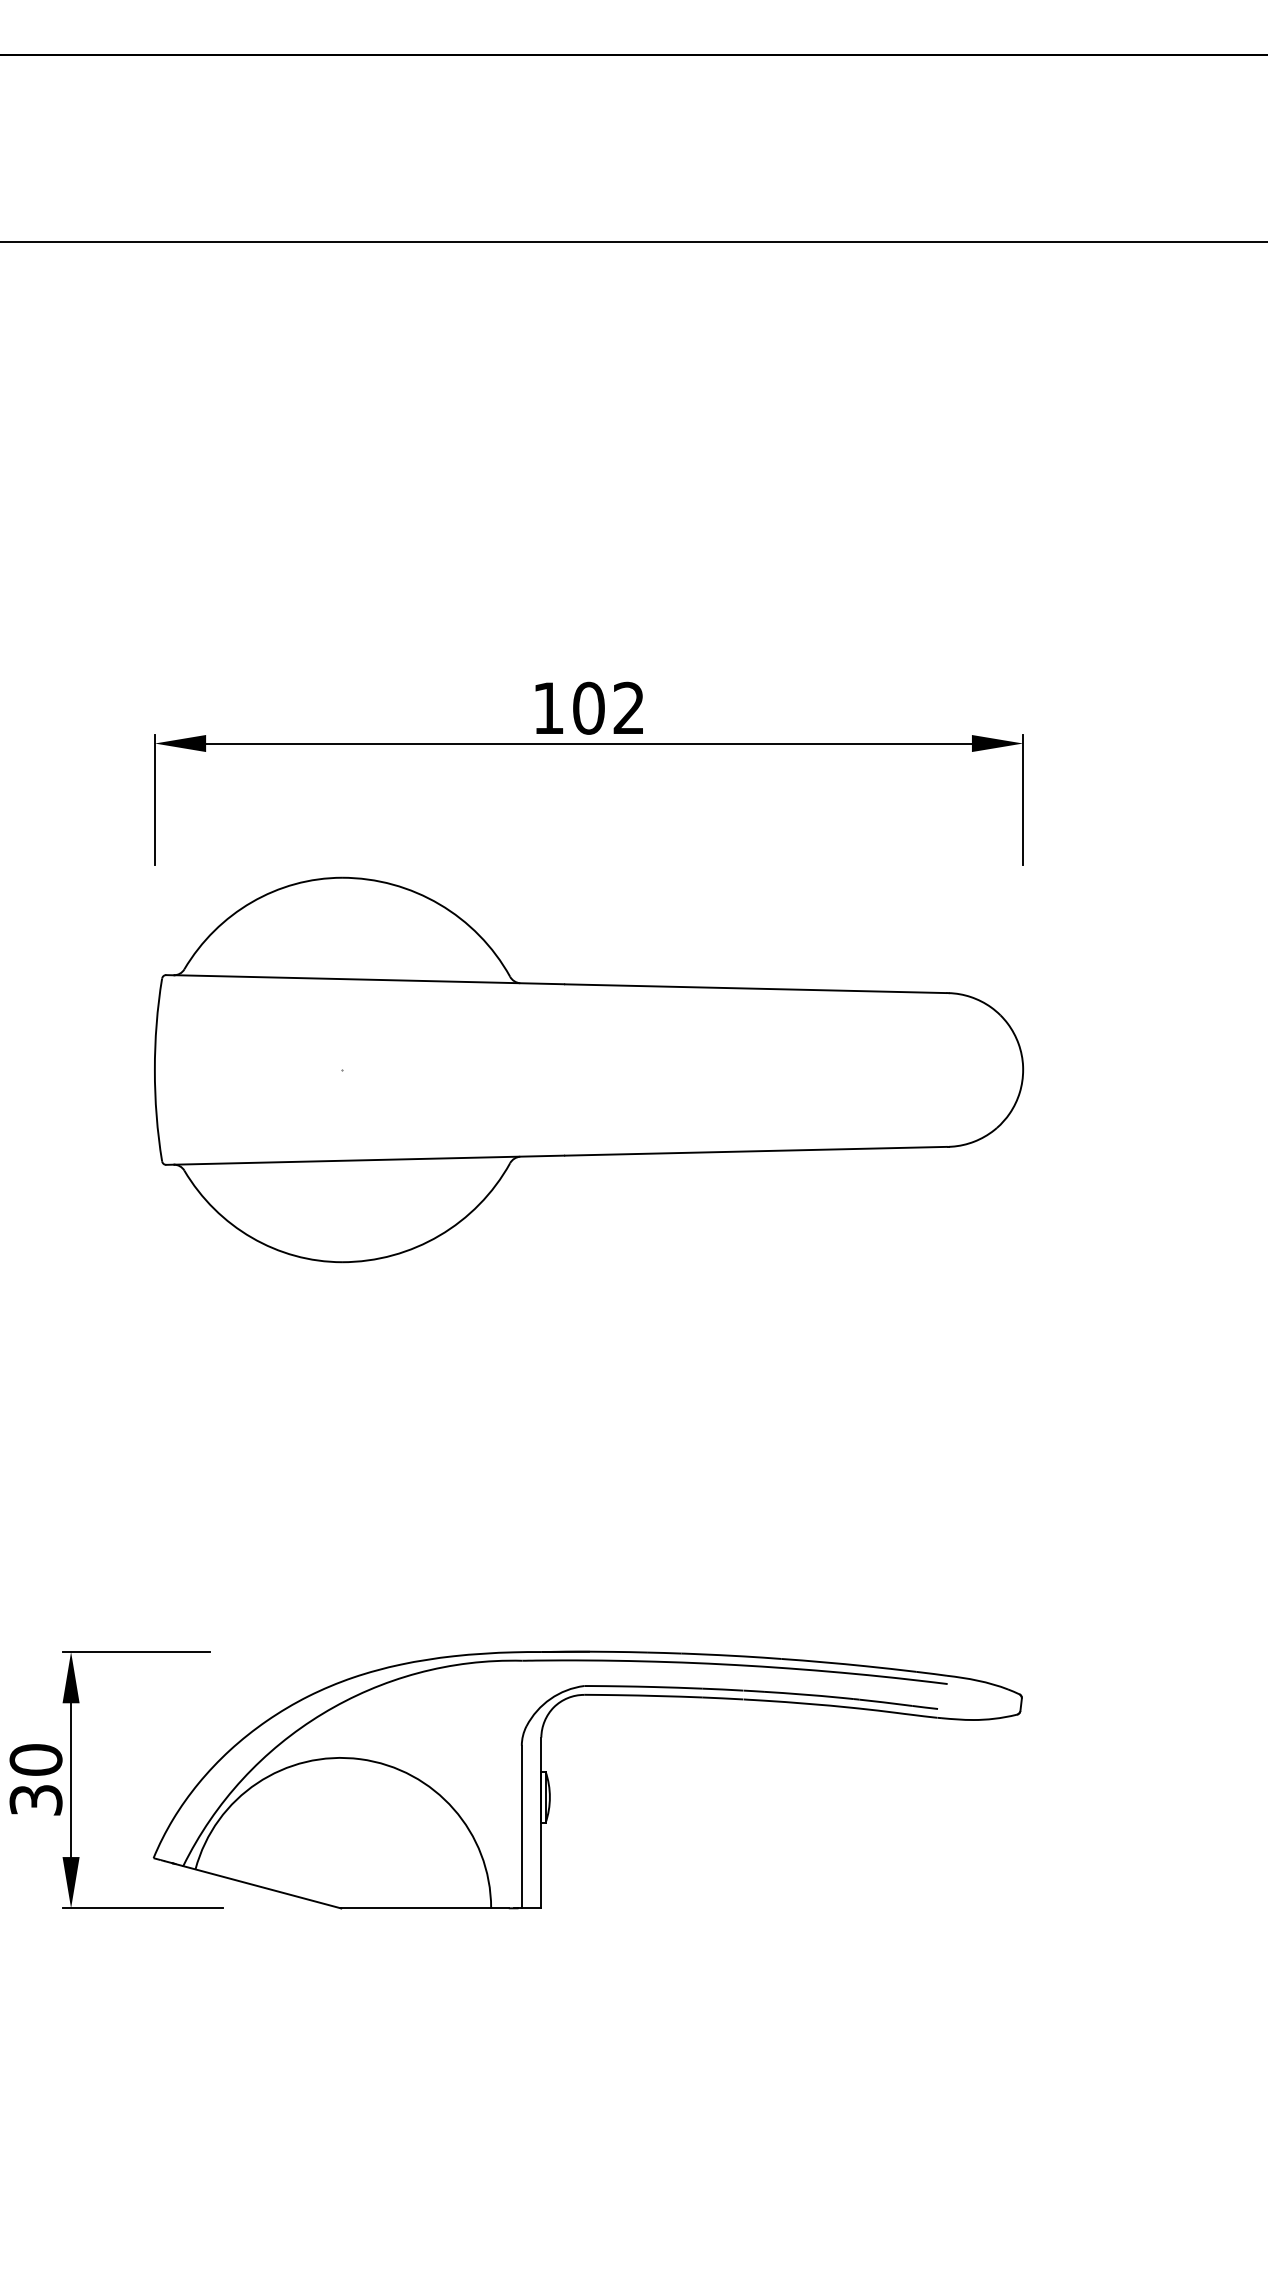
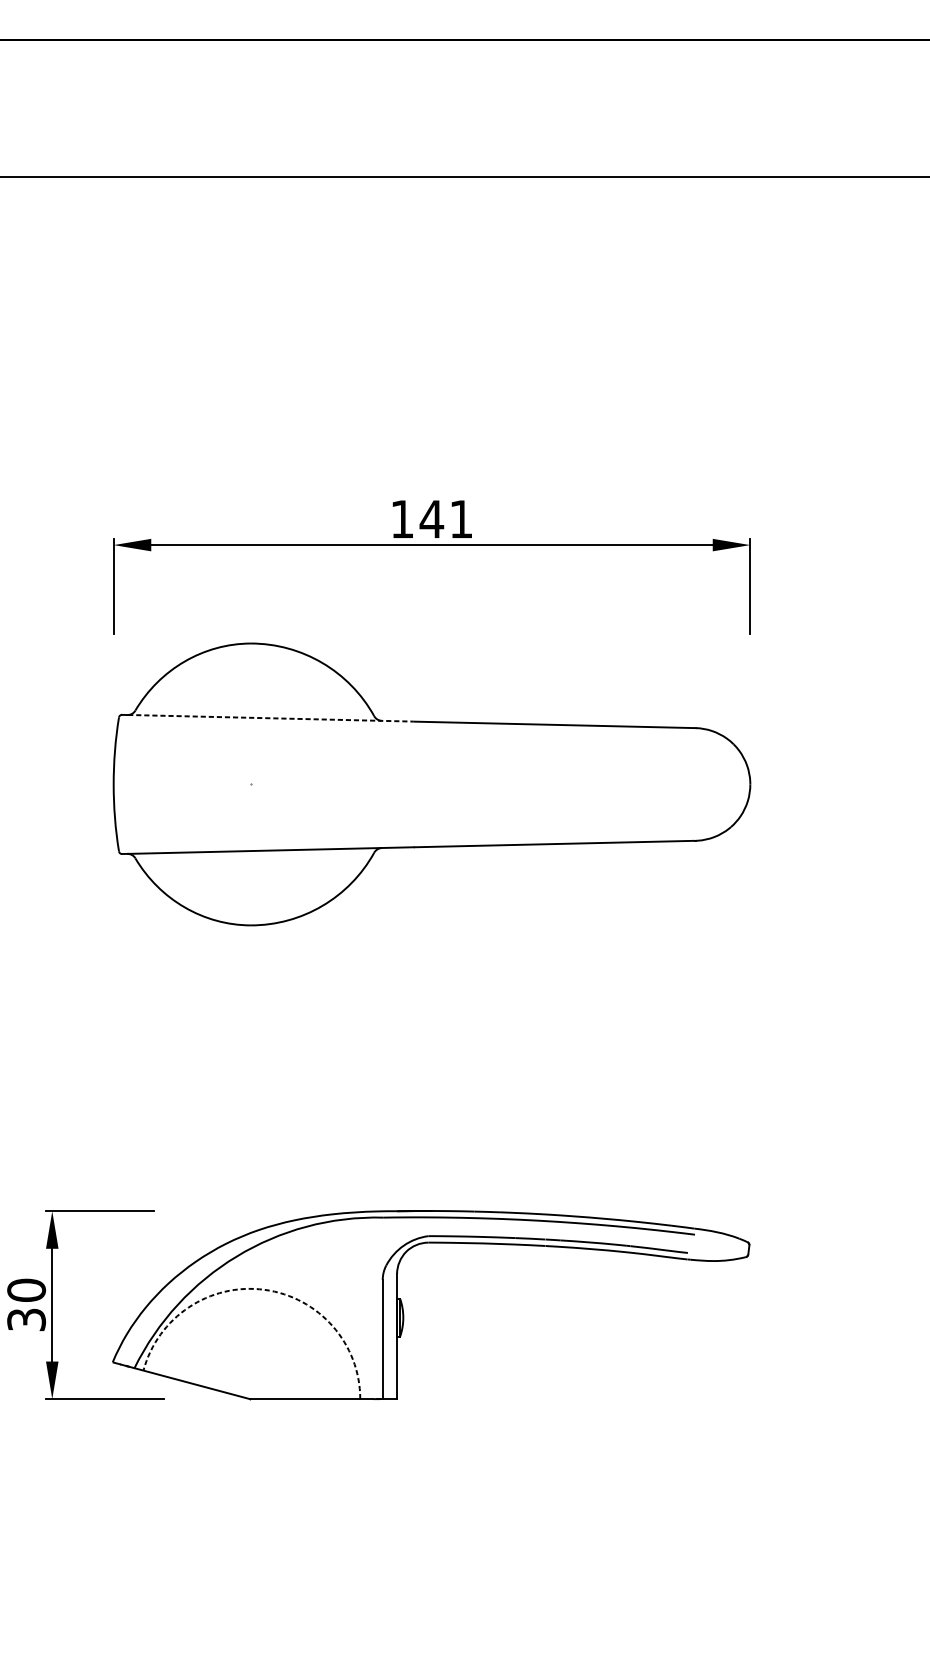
text: (607, 707) -> (445, 518), 102 -> 141
line: (369, 979) -> (271, 718), solid -> dashed
arc: (360, 1759) -> (264, 1290), solid -> dashed

